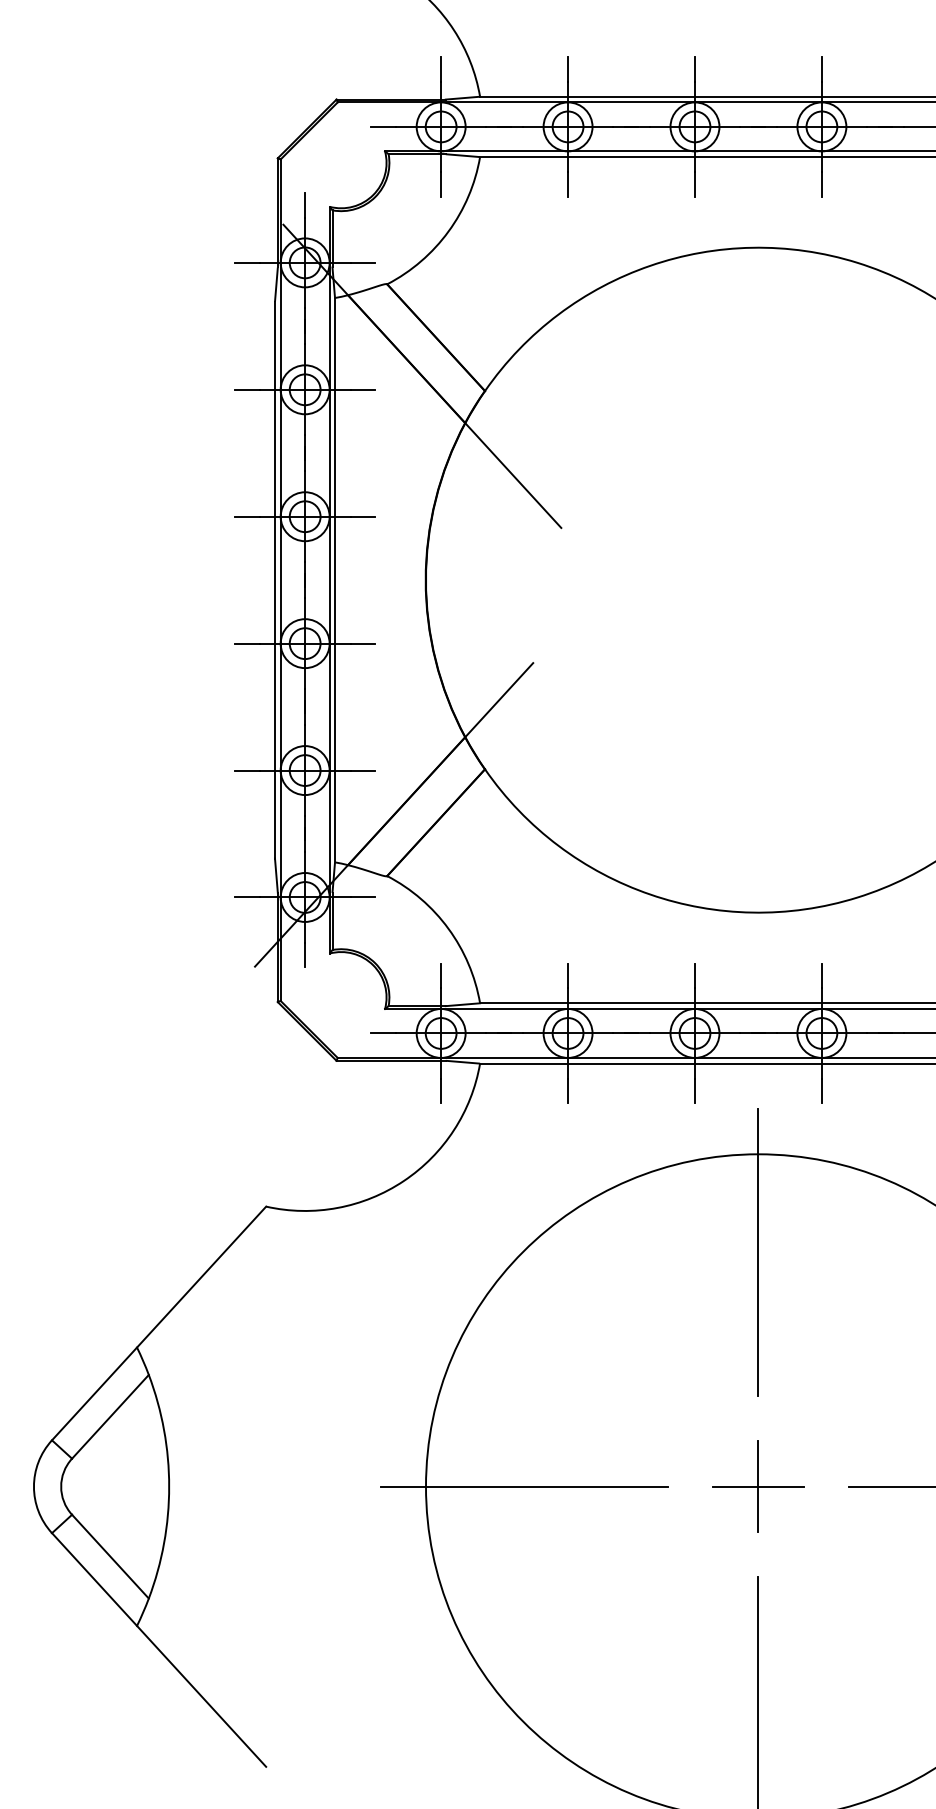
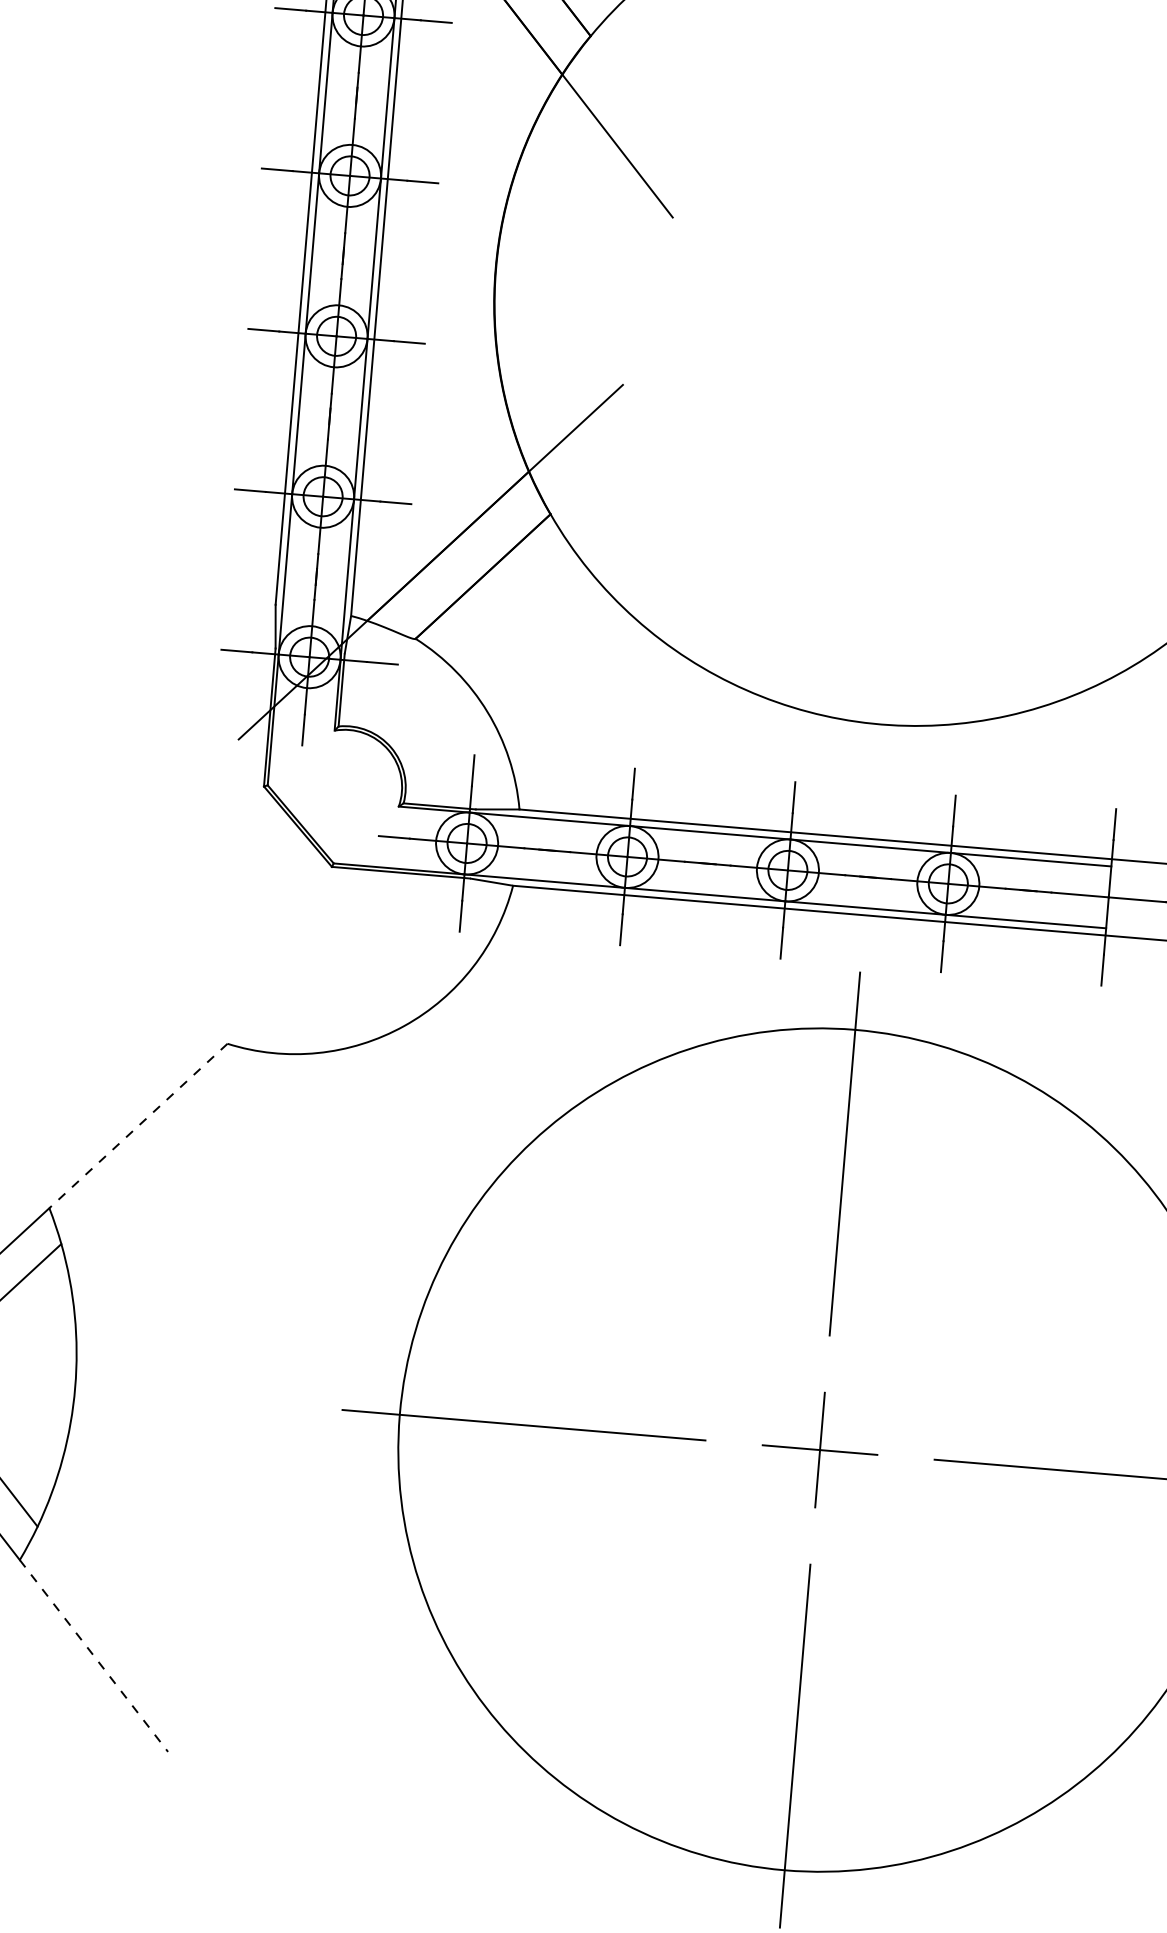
line: (201, 1277) -> (138, 1126), solid -> dashed
line: (201, 1696) -> (93, 1656), solid -> dashed

